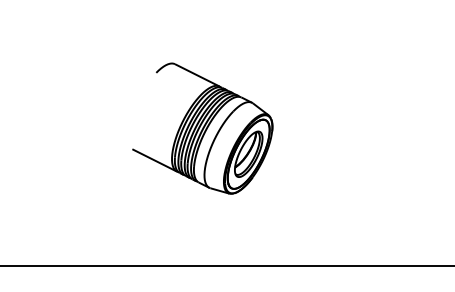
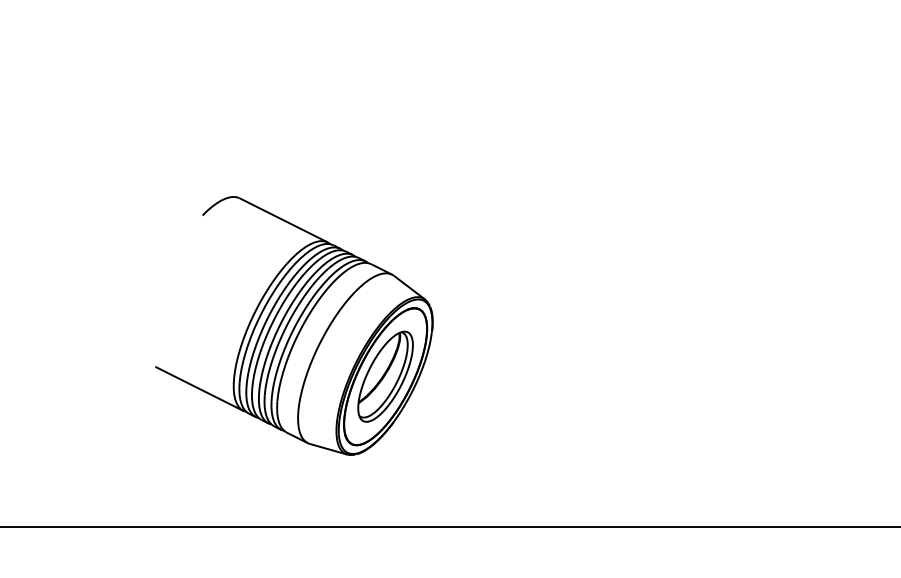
part: (202, 128) -> (294, 325), moved

